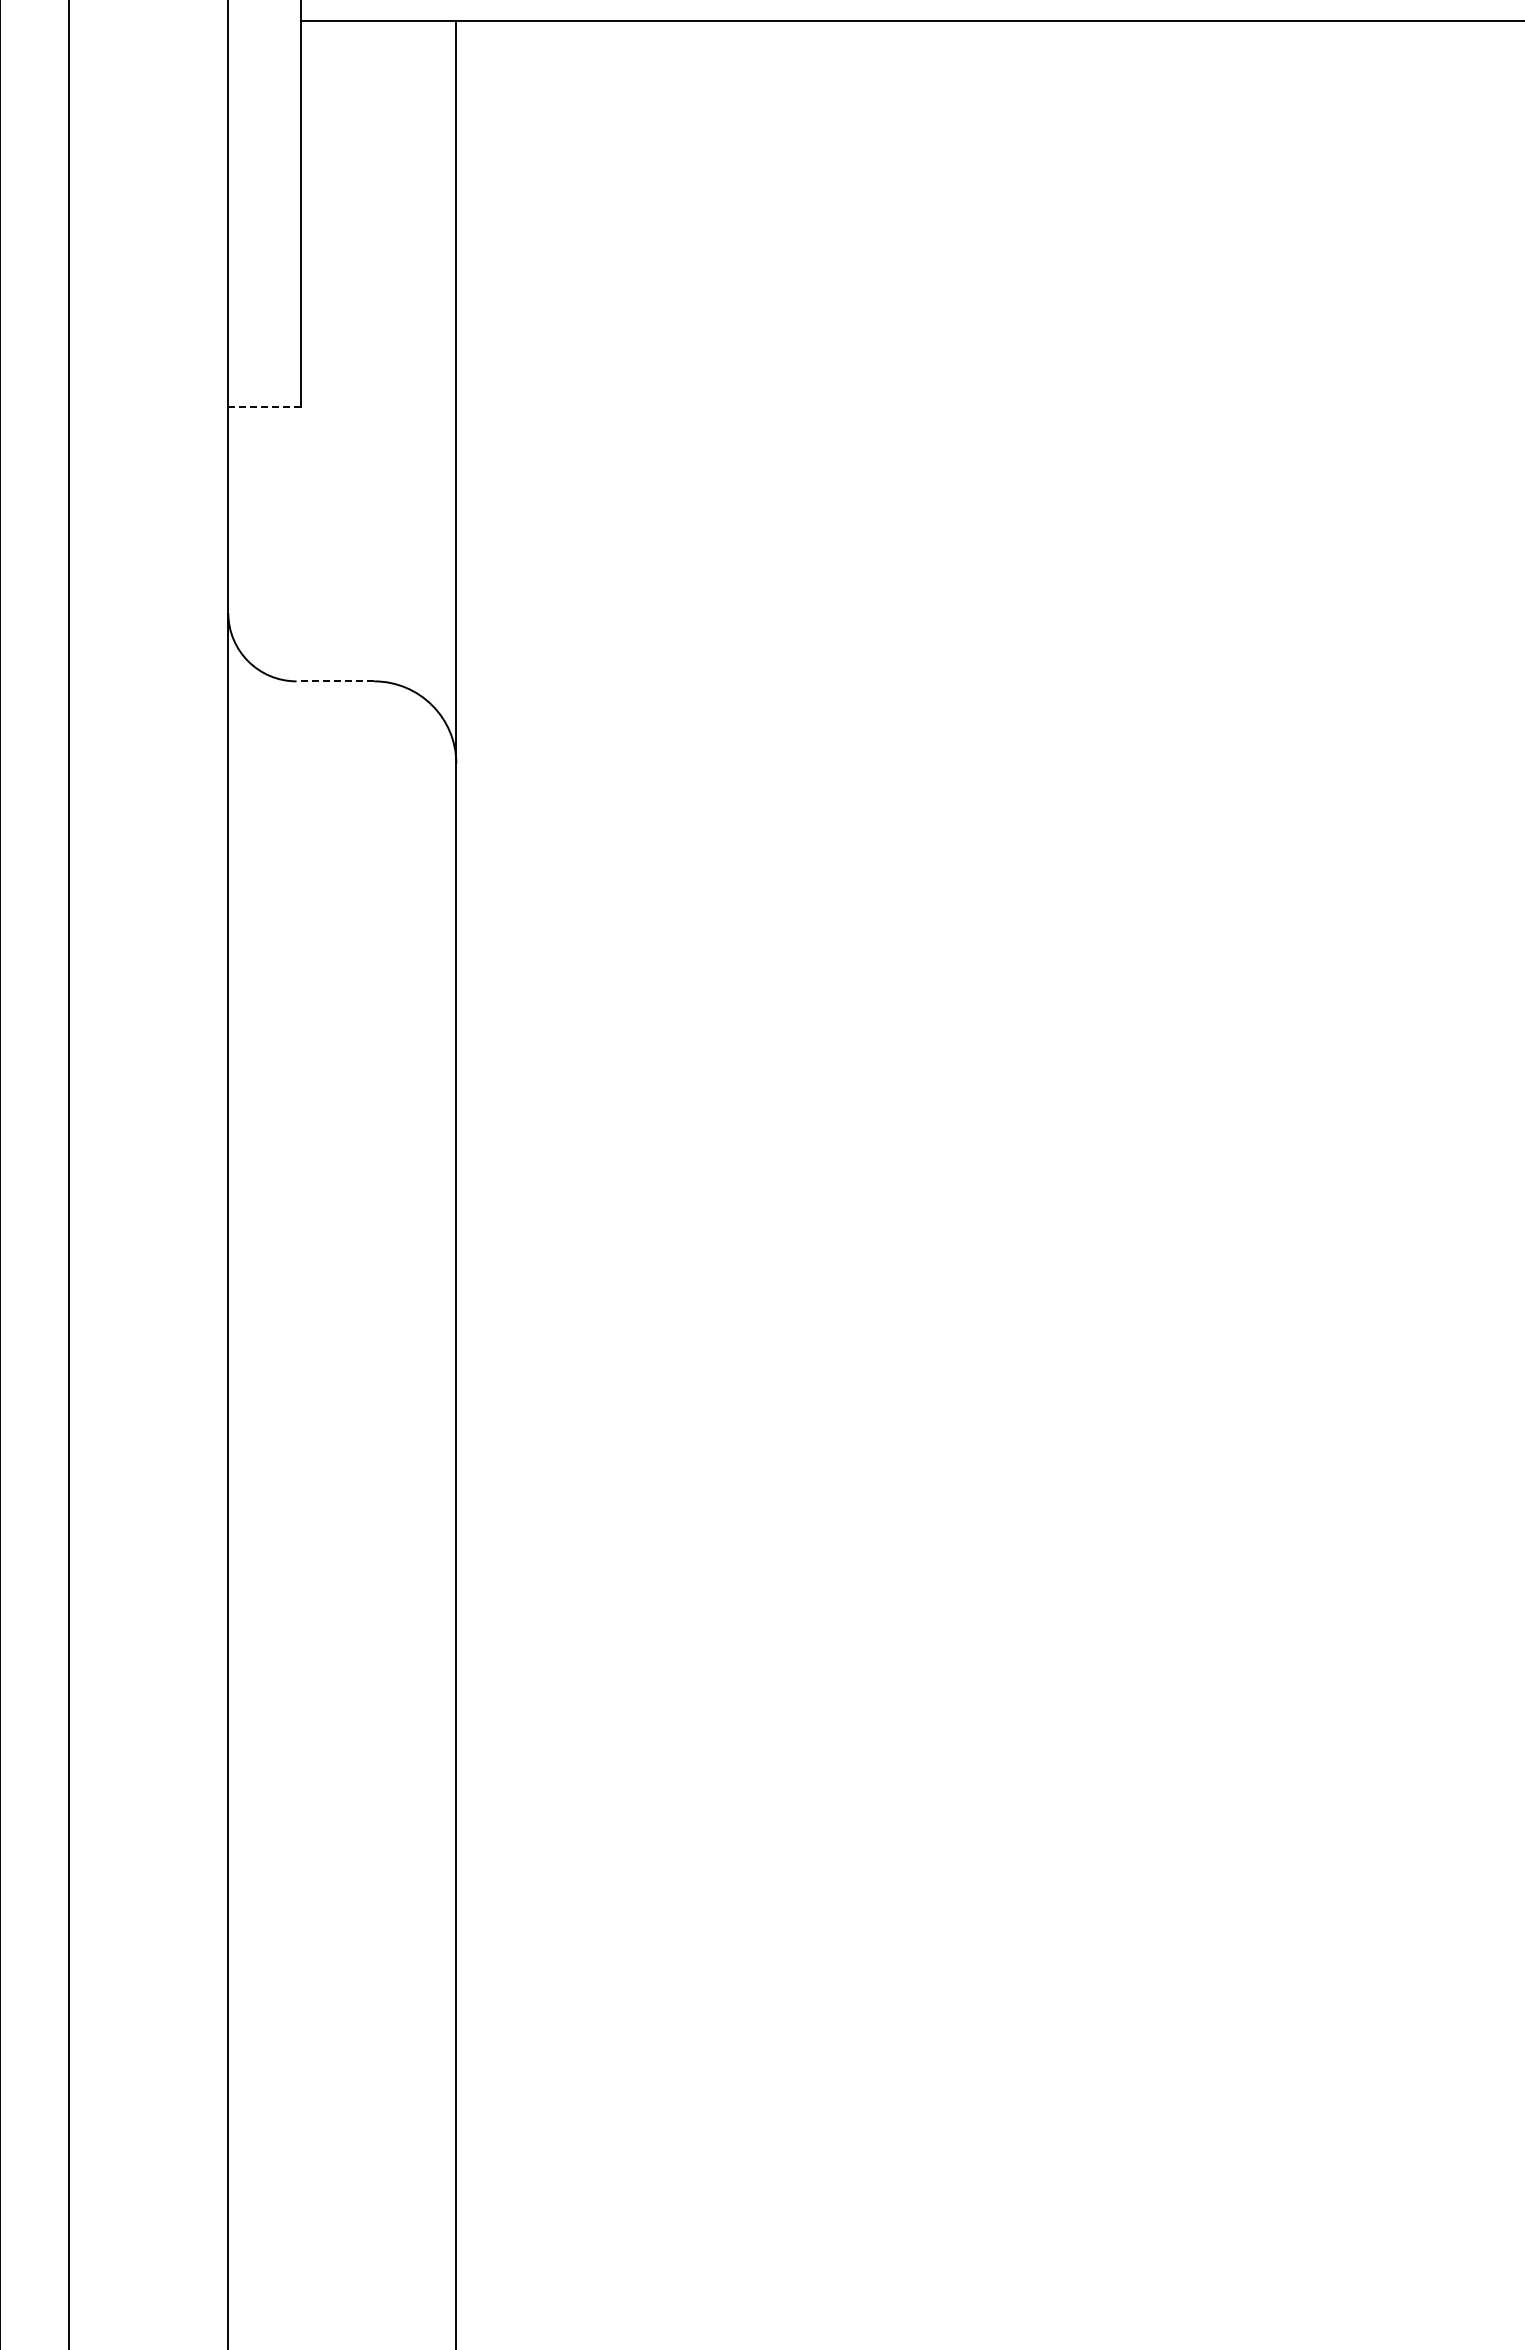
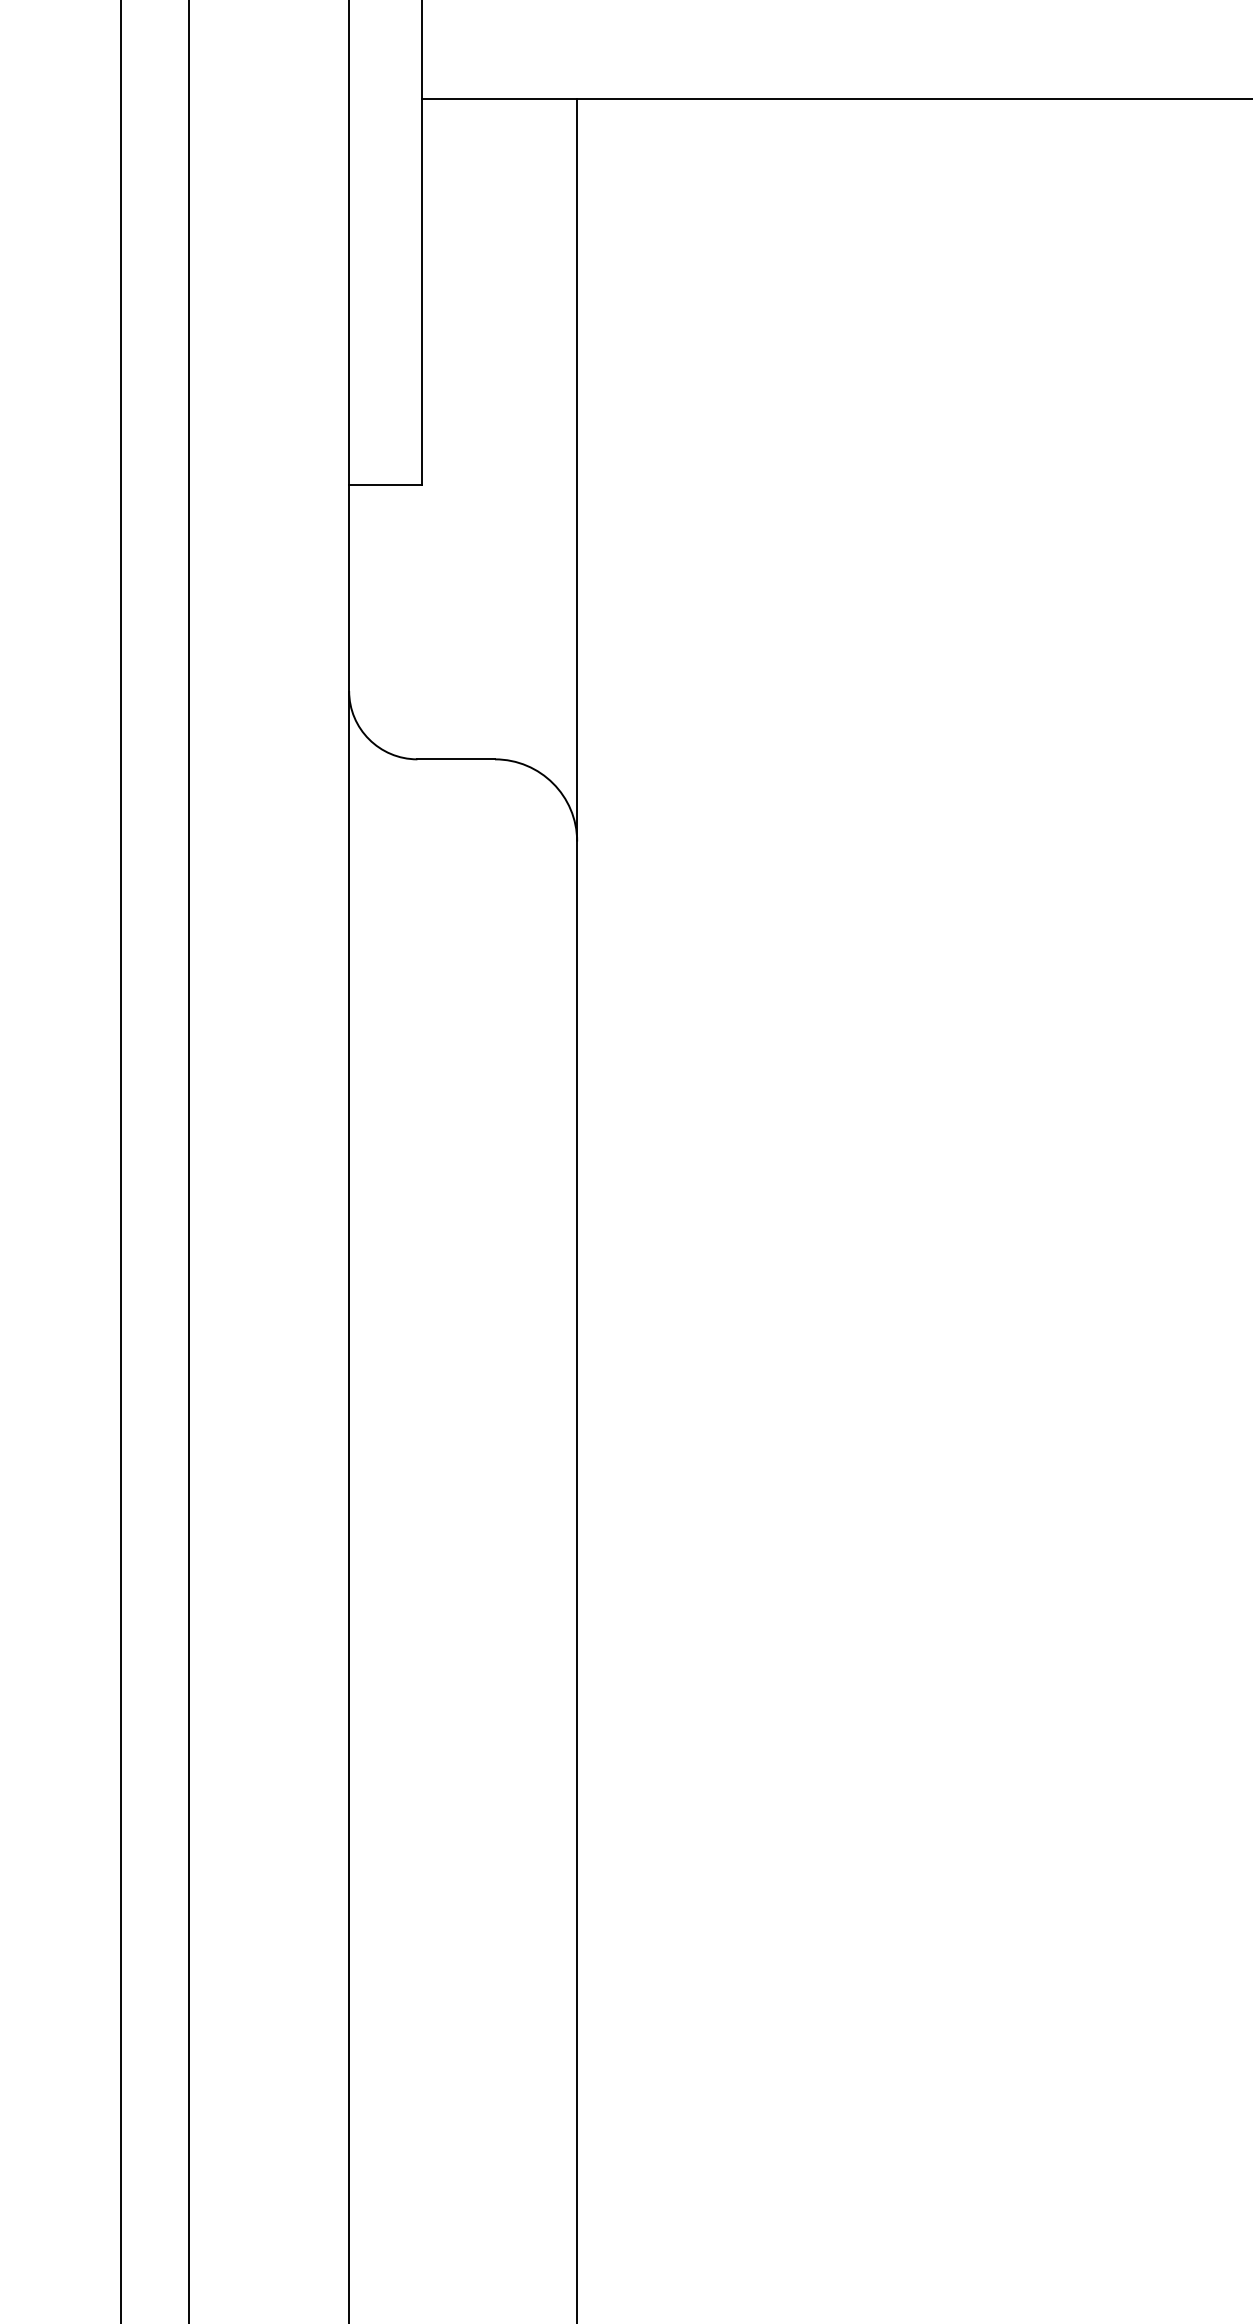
line: (264, 407) -> (385, 485), dashed -> solid
line: (335, 681) -> (456, 759), dashed -> solid

